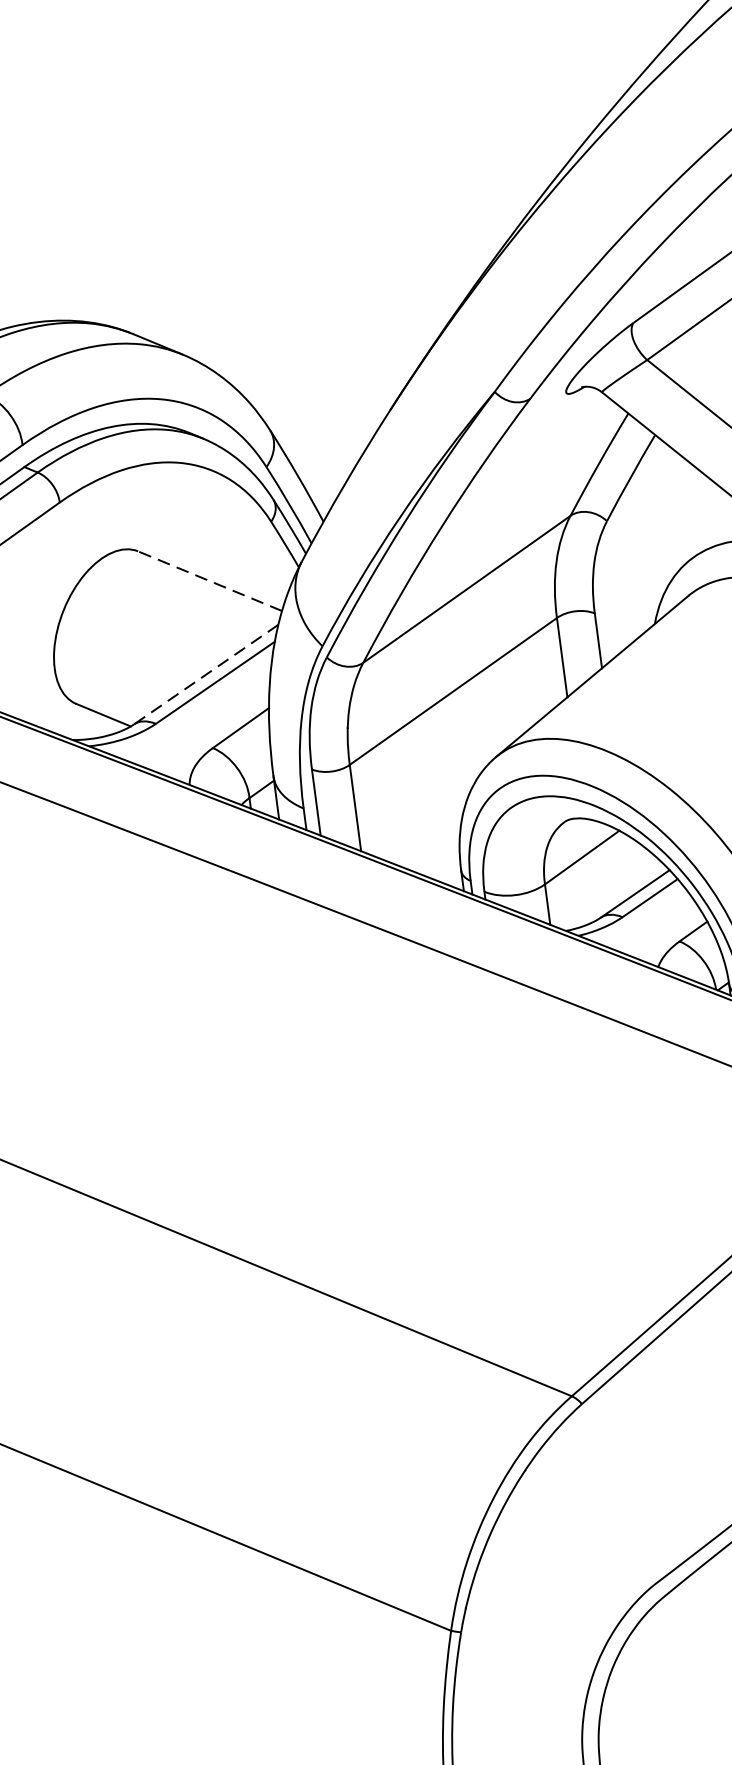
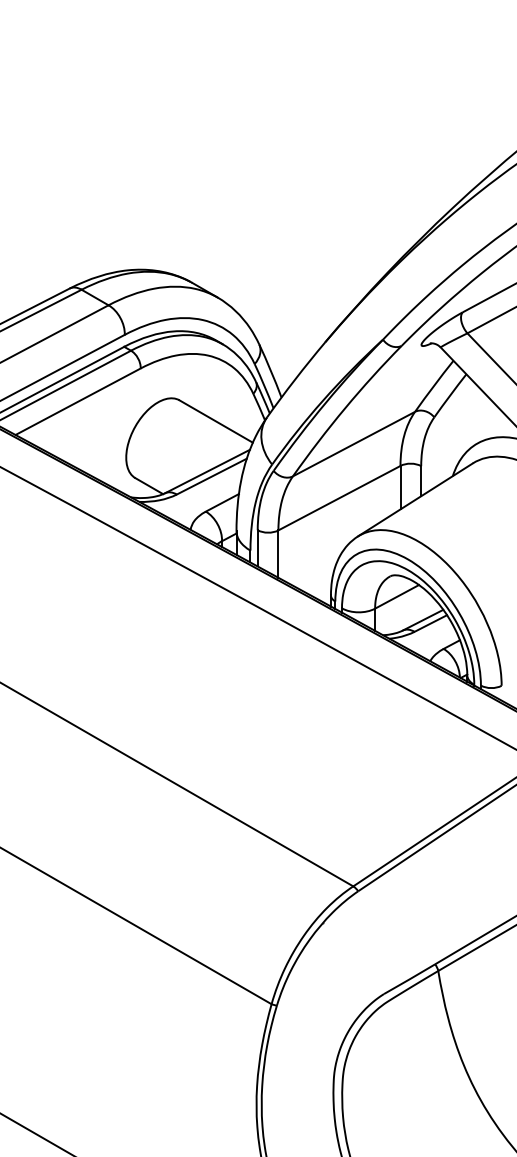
line: (208, 581) -> (215, 421), dashed -> solid
line: (206, 674) -> (207, 471), dashed -> solid

